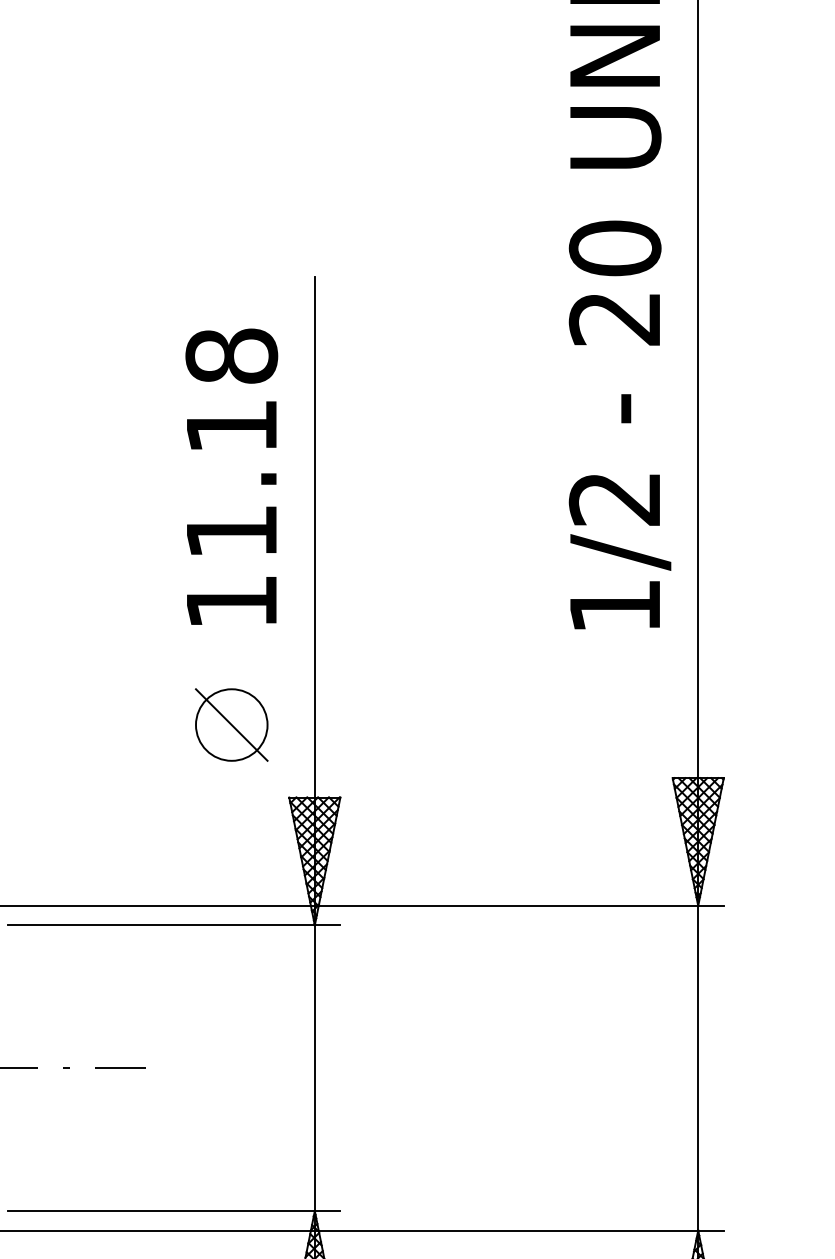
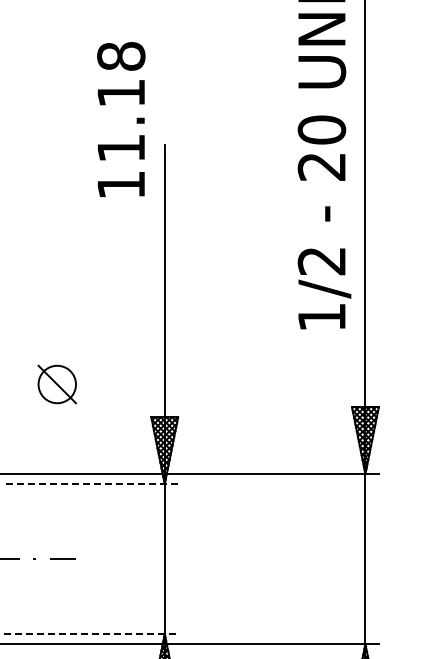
text: (232, 476) -> (121, 119), moved
part: (232, 725) -> (57, 384), moved
line: (174, 925) -> (91, 484), solid -> dashed
line: (174, 1210) -> (91, 633), solid -> dashed

